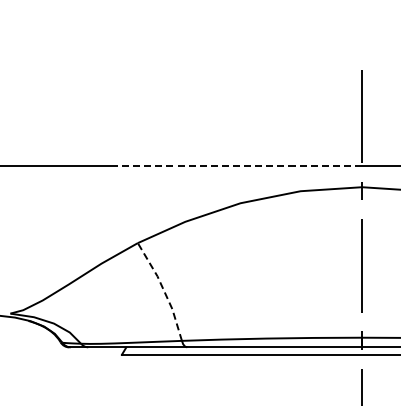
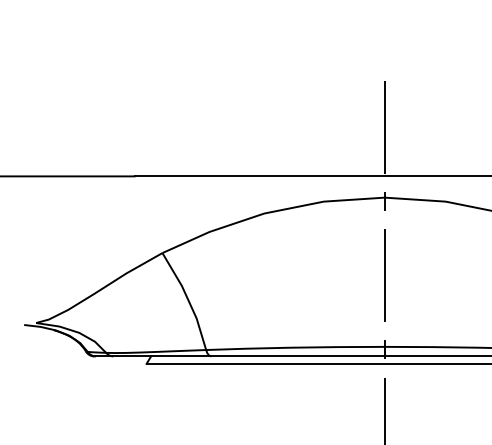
line: (236, 165) -> (260, 176), dashed -> solid
line: (164, 289) -> (188, 299), dashed -> solid

